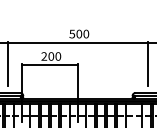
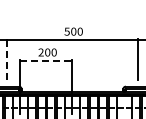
line: (8, 64) -> (7, 59), solid -> dashed
line: (50, 65) -> (46, 60), solid -> dashed

